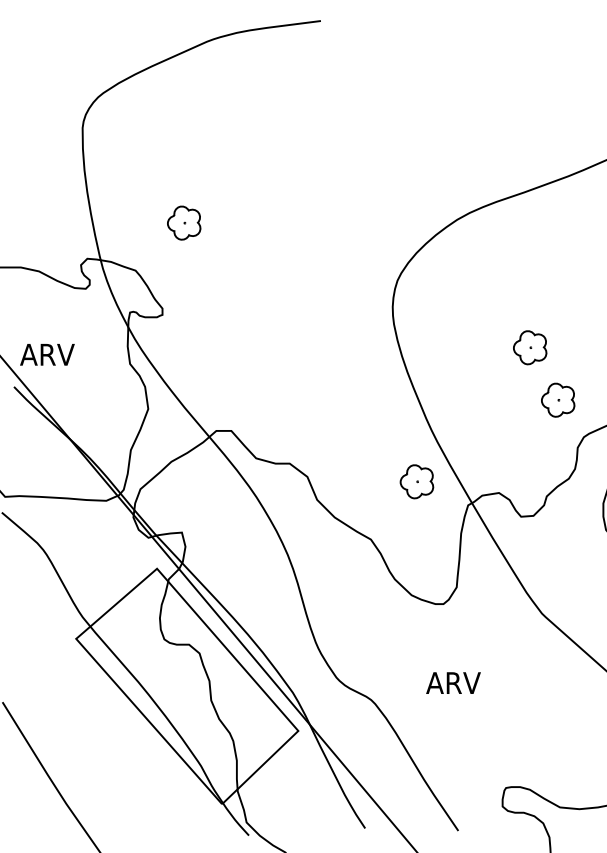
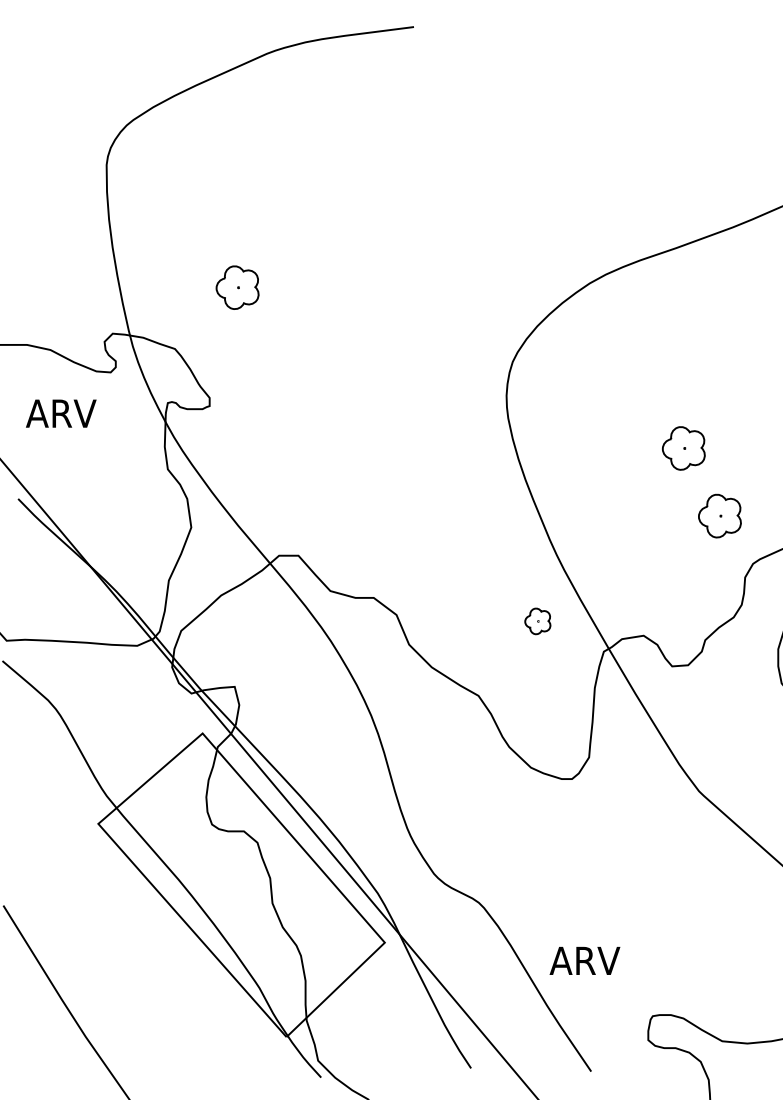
text: (47, 354) -> (61, 413), moved
part: (416, 481) -> (537, 620), size x0.6
text: (453, 682) -> (584, 960), moved

